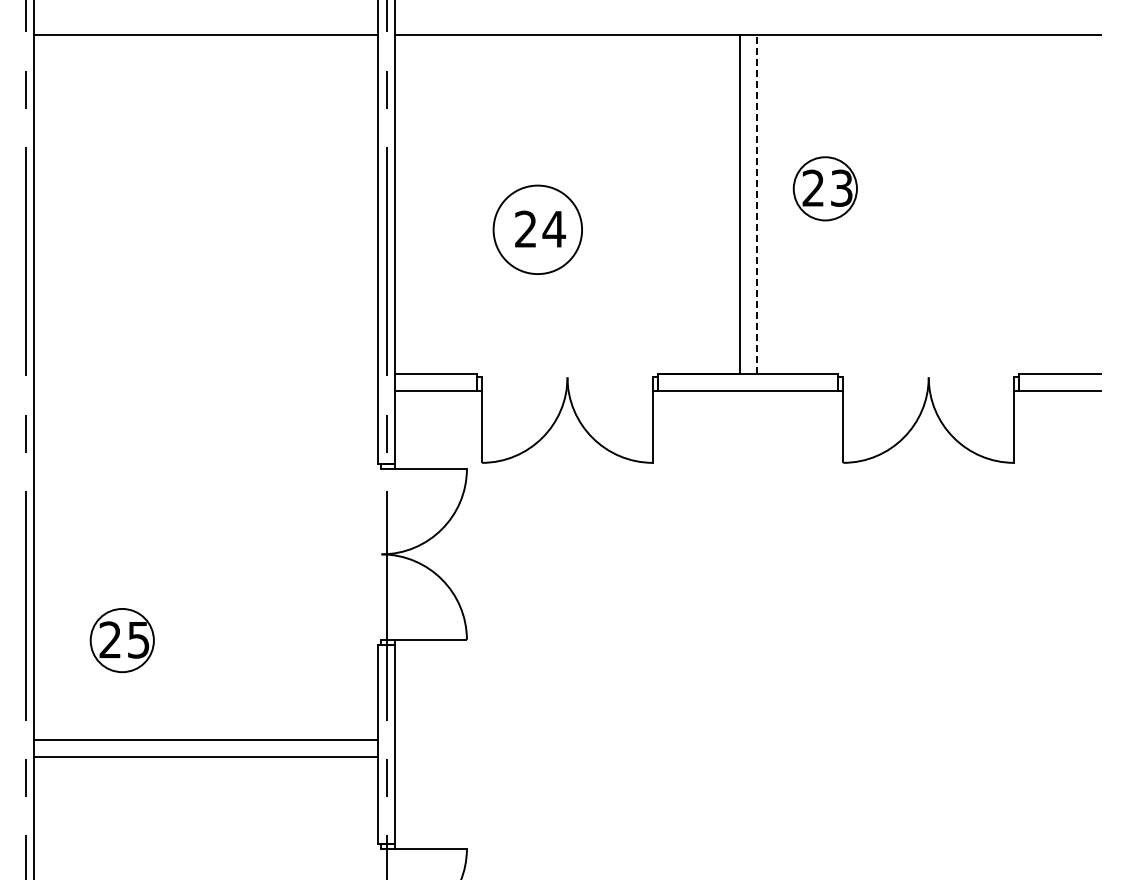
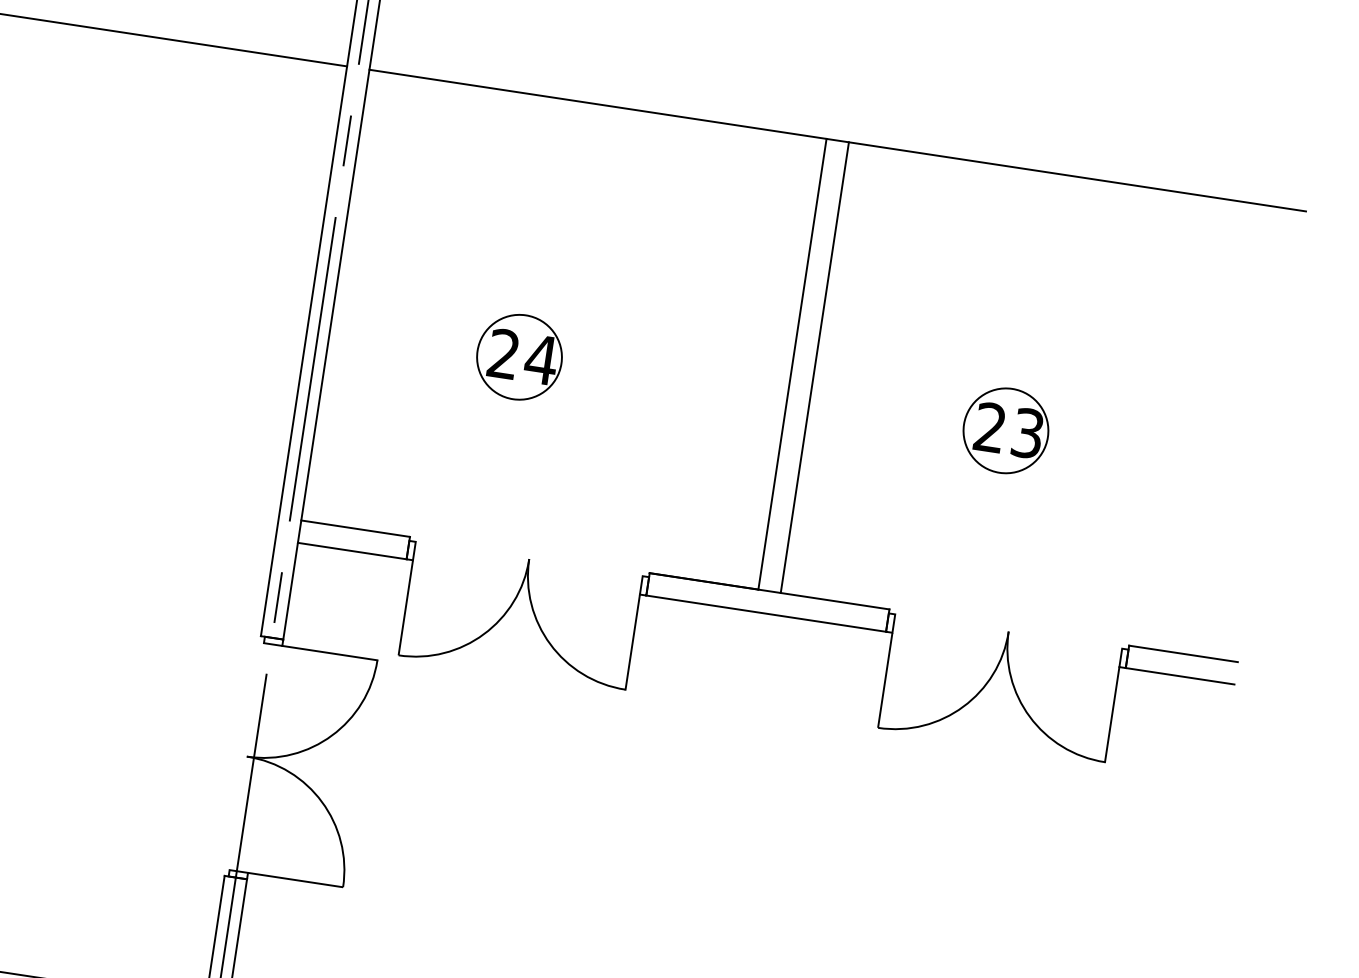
part: (824, 188) -> (1004, 430), moved
line: (756, 204) -> (814, 367), dashed -> solid
circle: (537, 229) -> (519, 356), size x0.71

